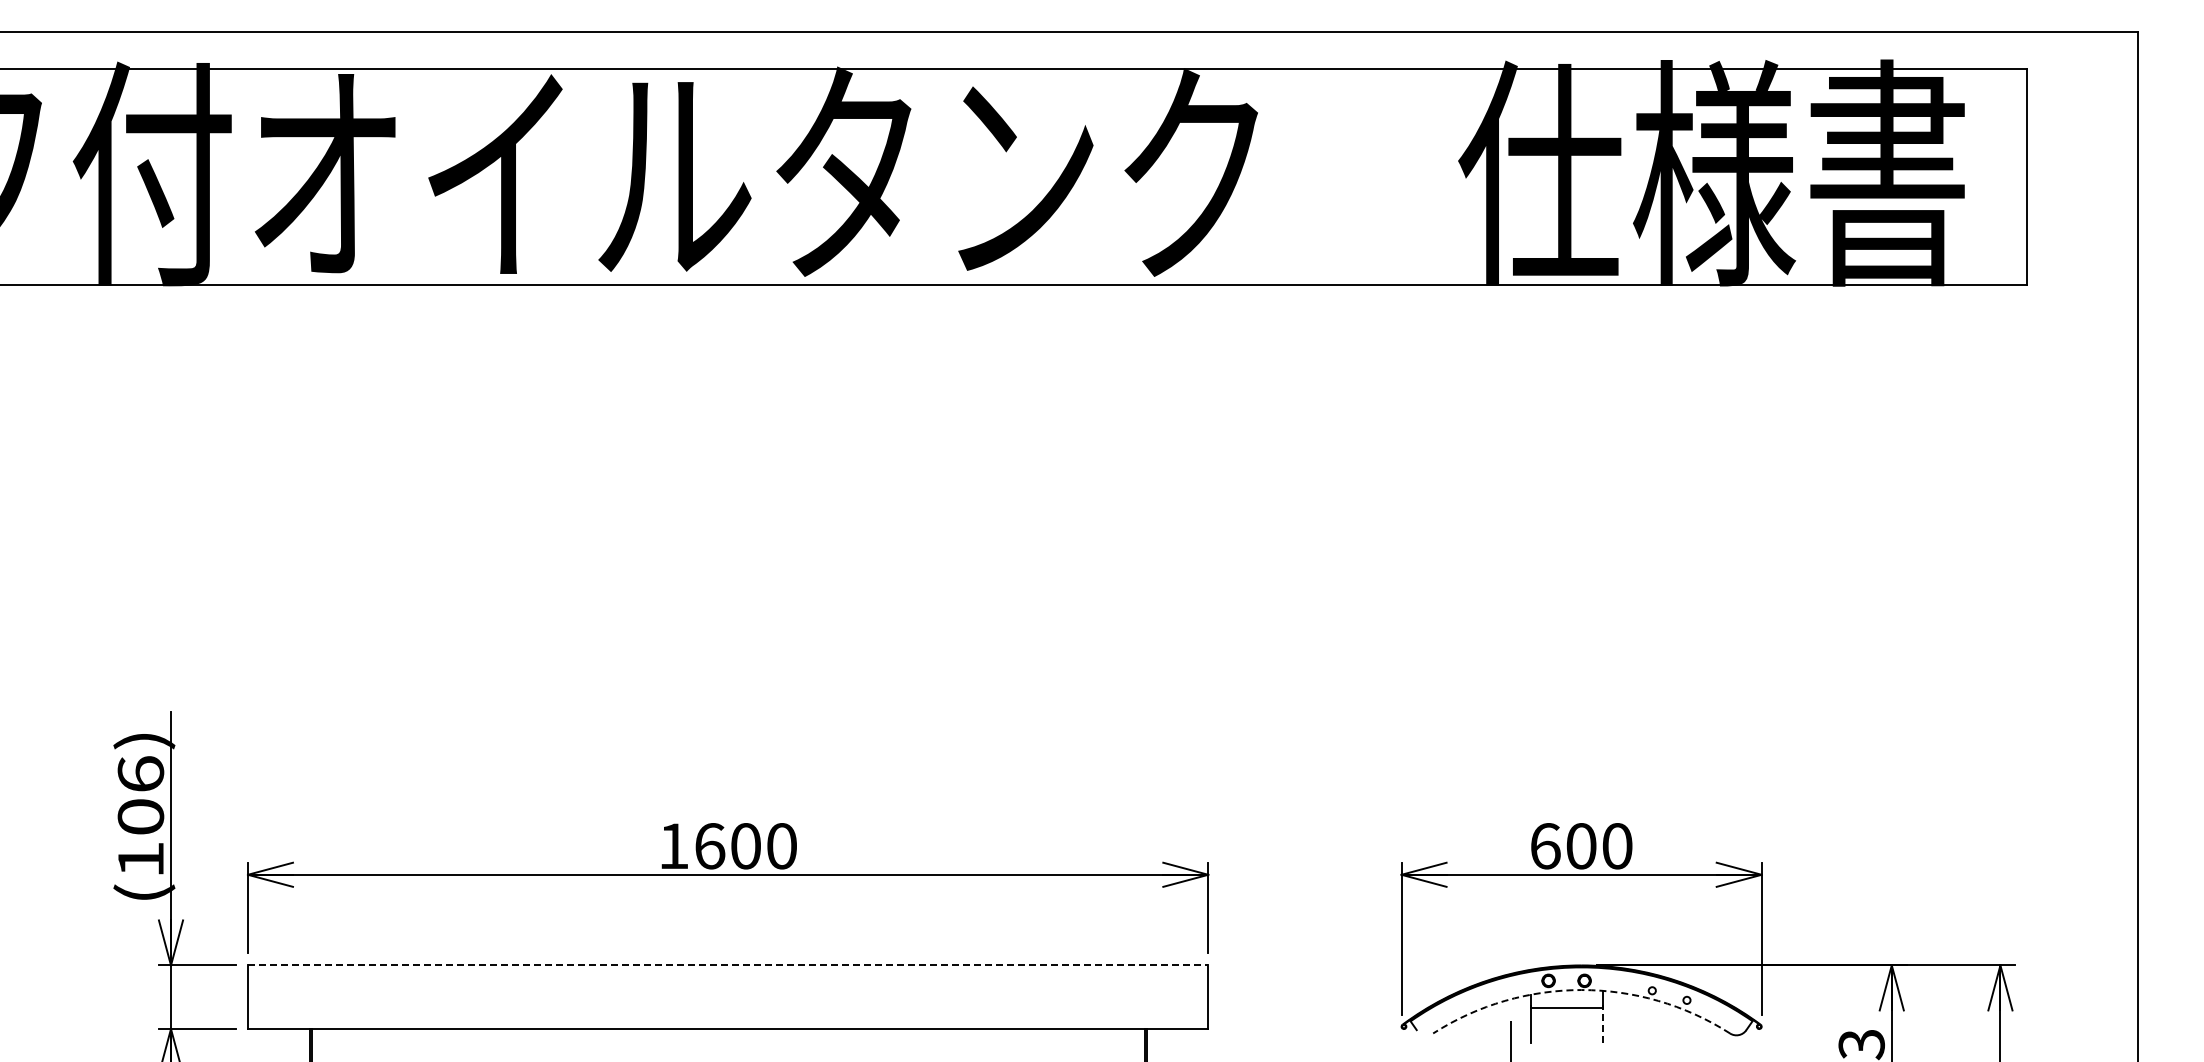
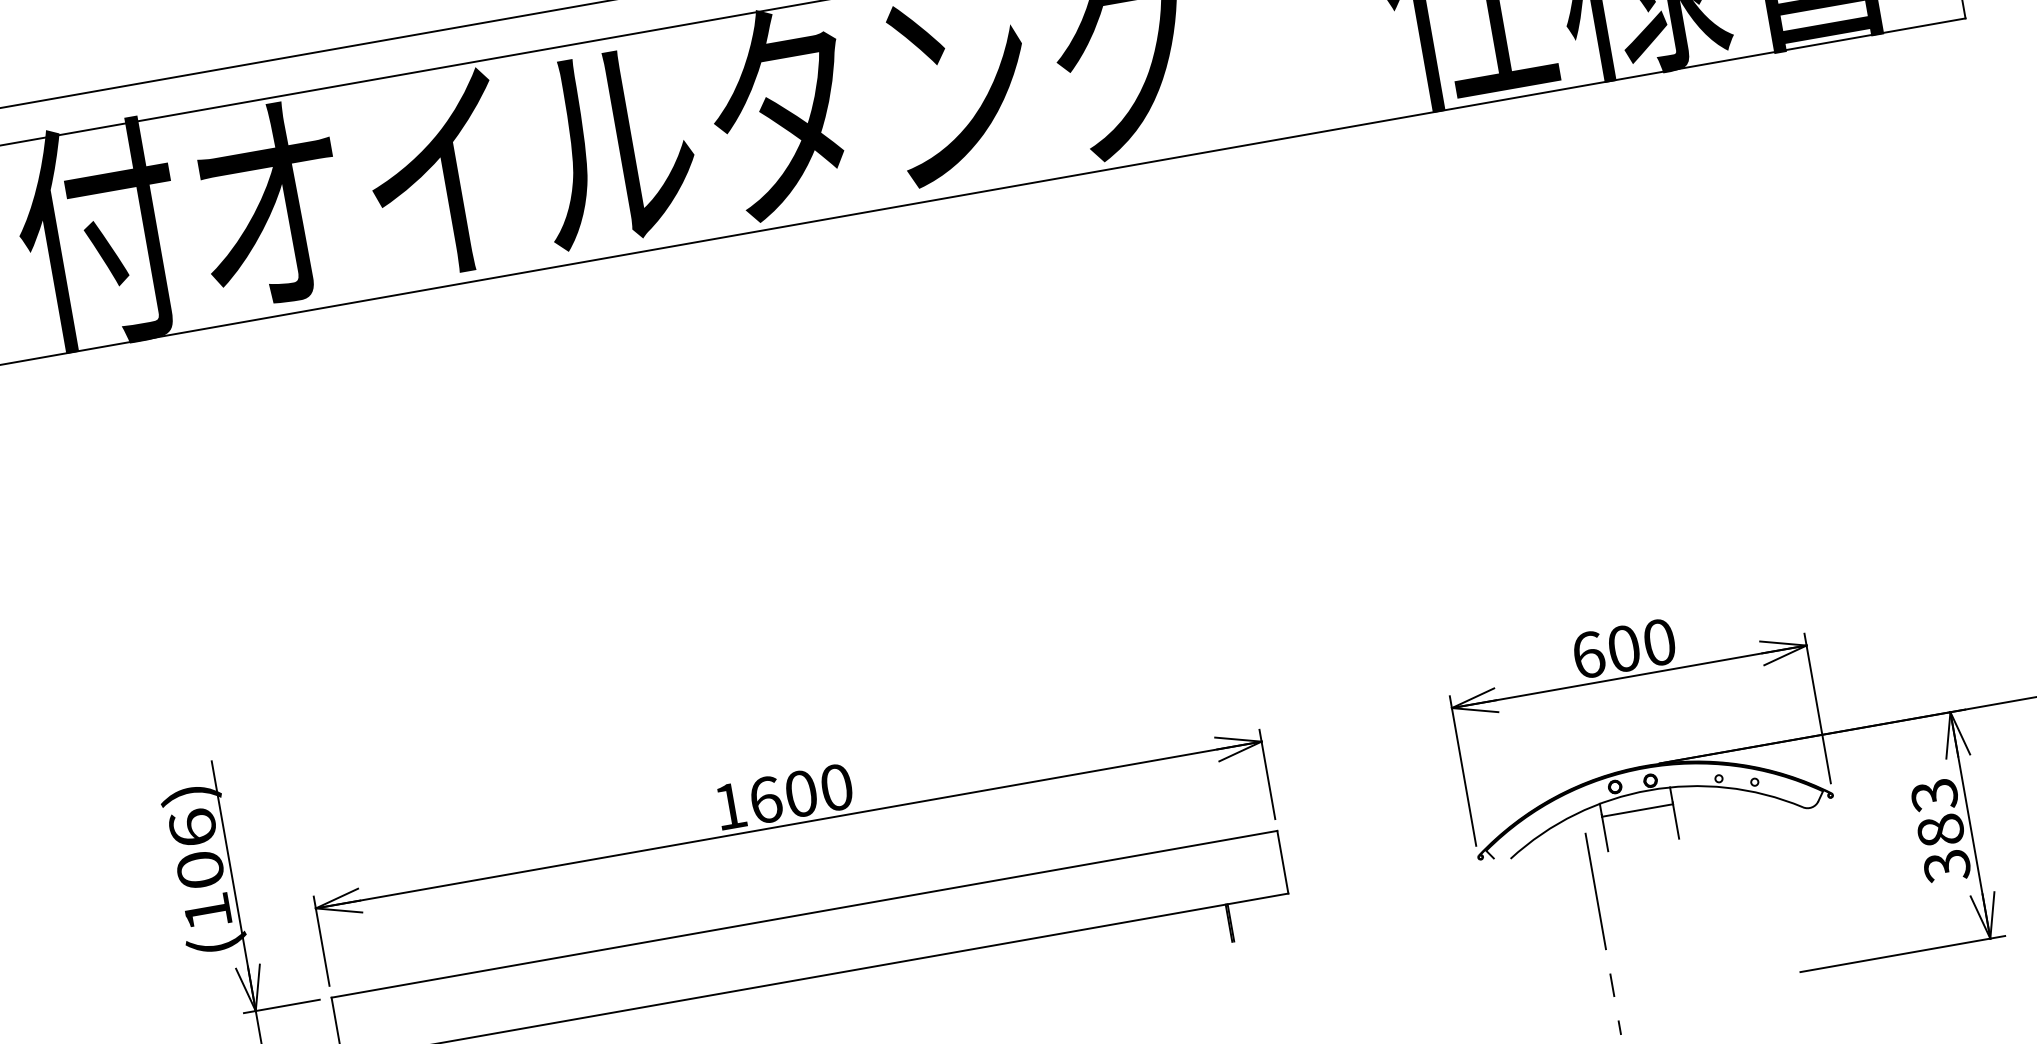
line: (728, 965) -> (804, 914), dashed -> solid
arc: (1581, 990) -> (1649, 790), dashed -> solid
line: (1602, 1024) -> (1675, 820), dashed -> solid

